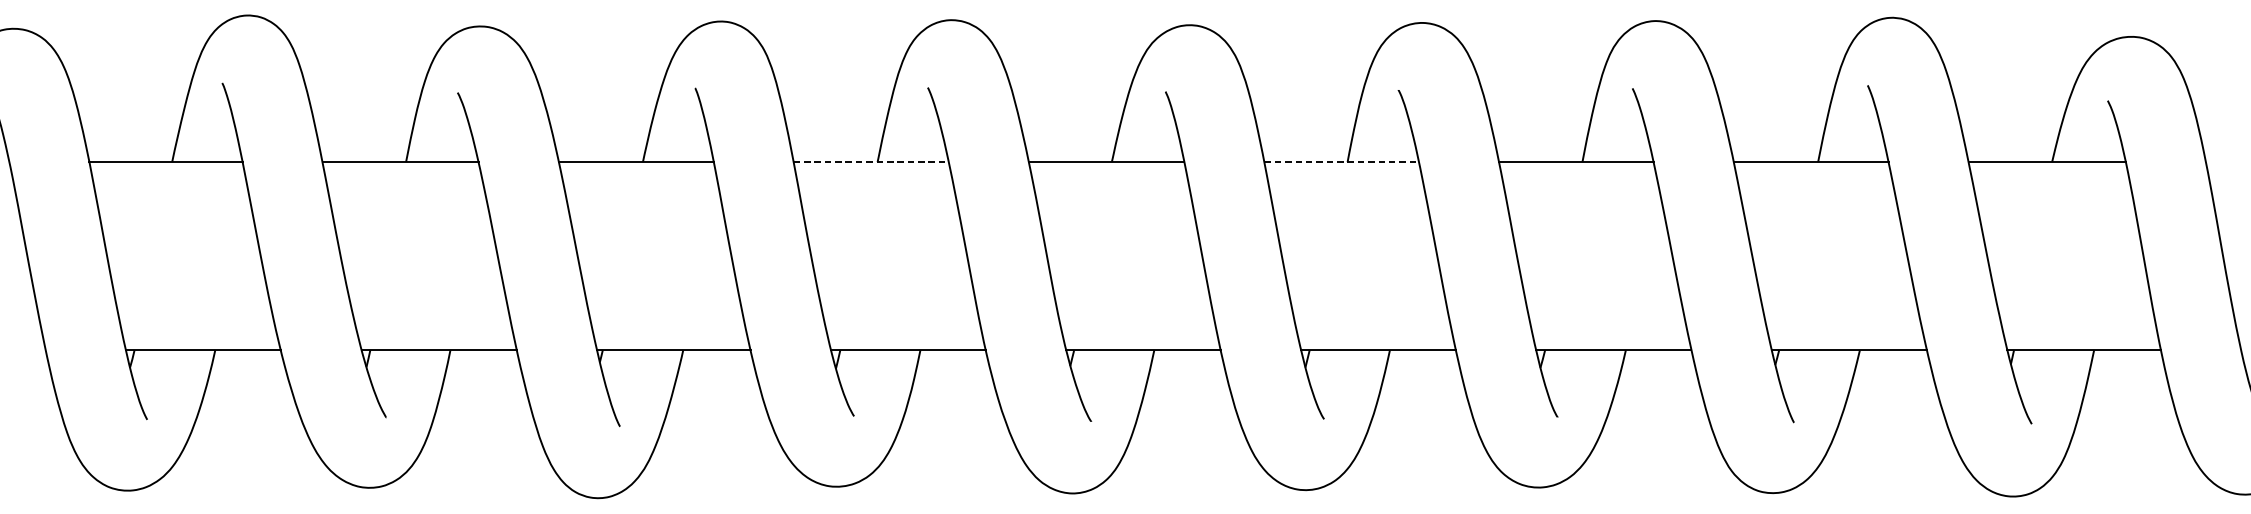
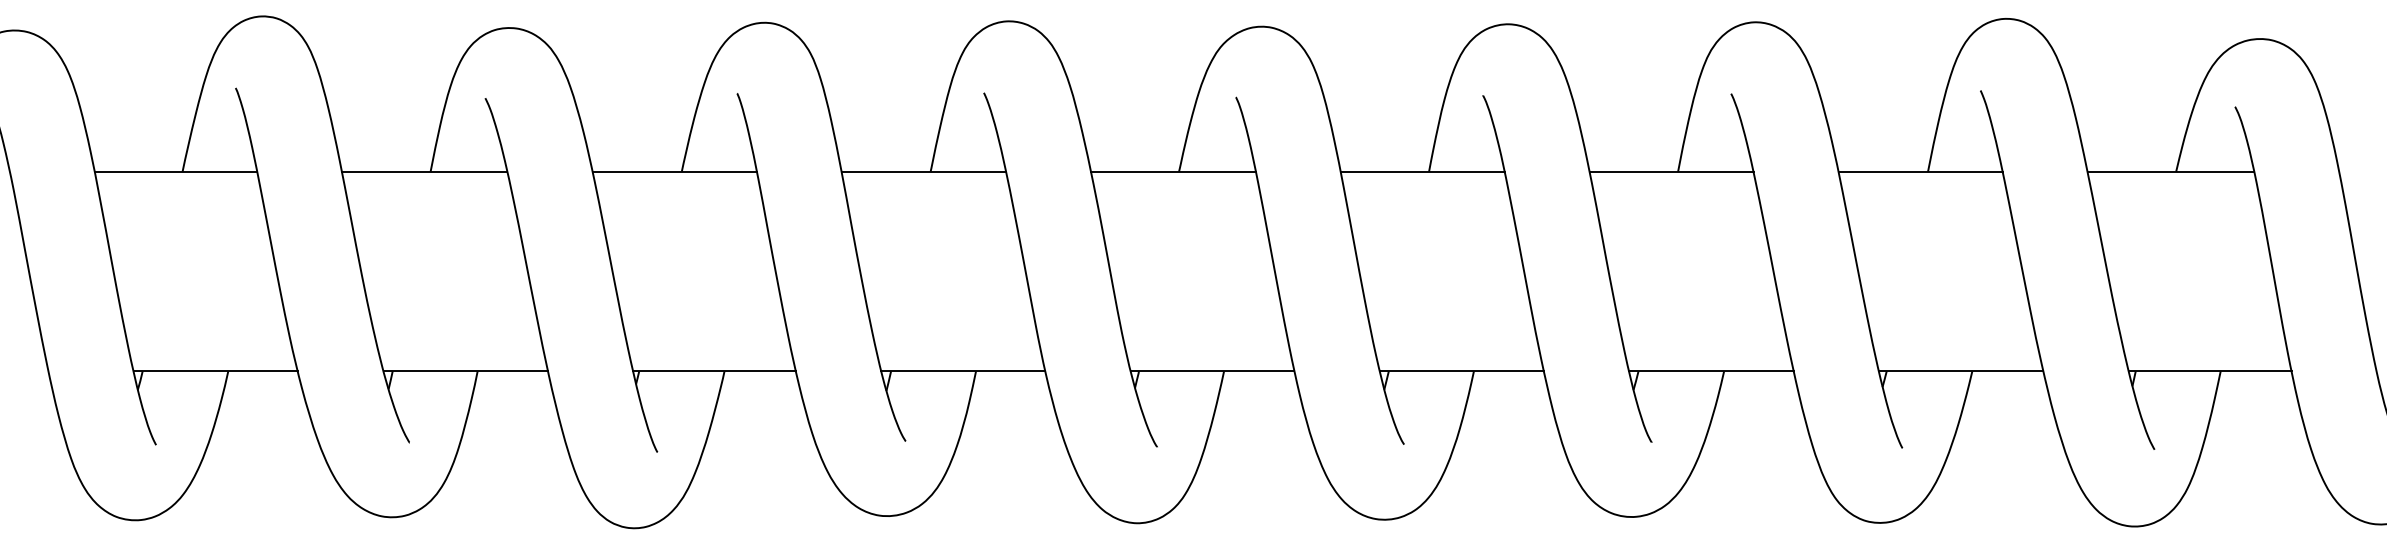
line: (871, 161) -> (924, 171), dashed -> solid
line: (1341, 161) -> (1422, 171), dashed -> solid

